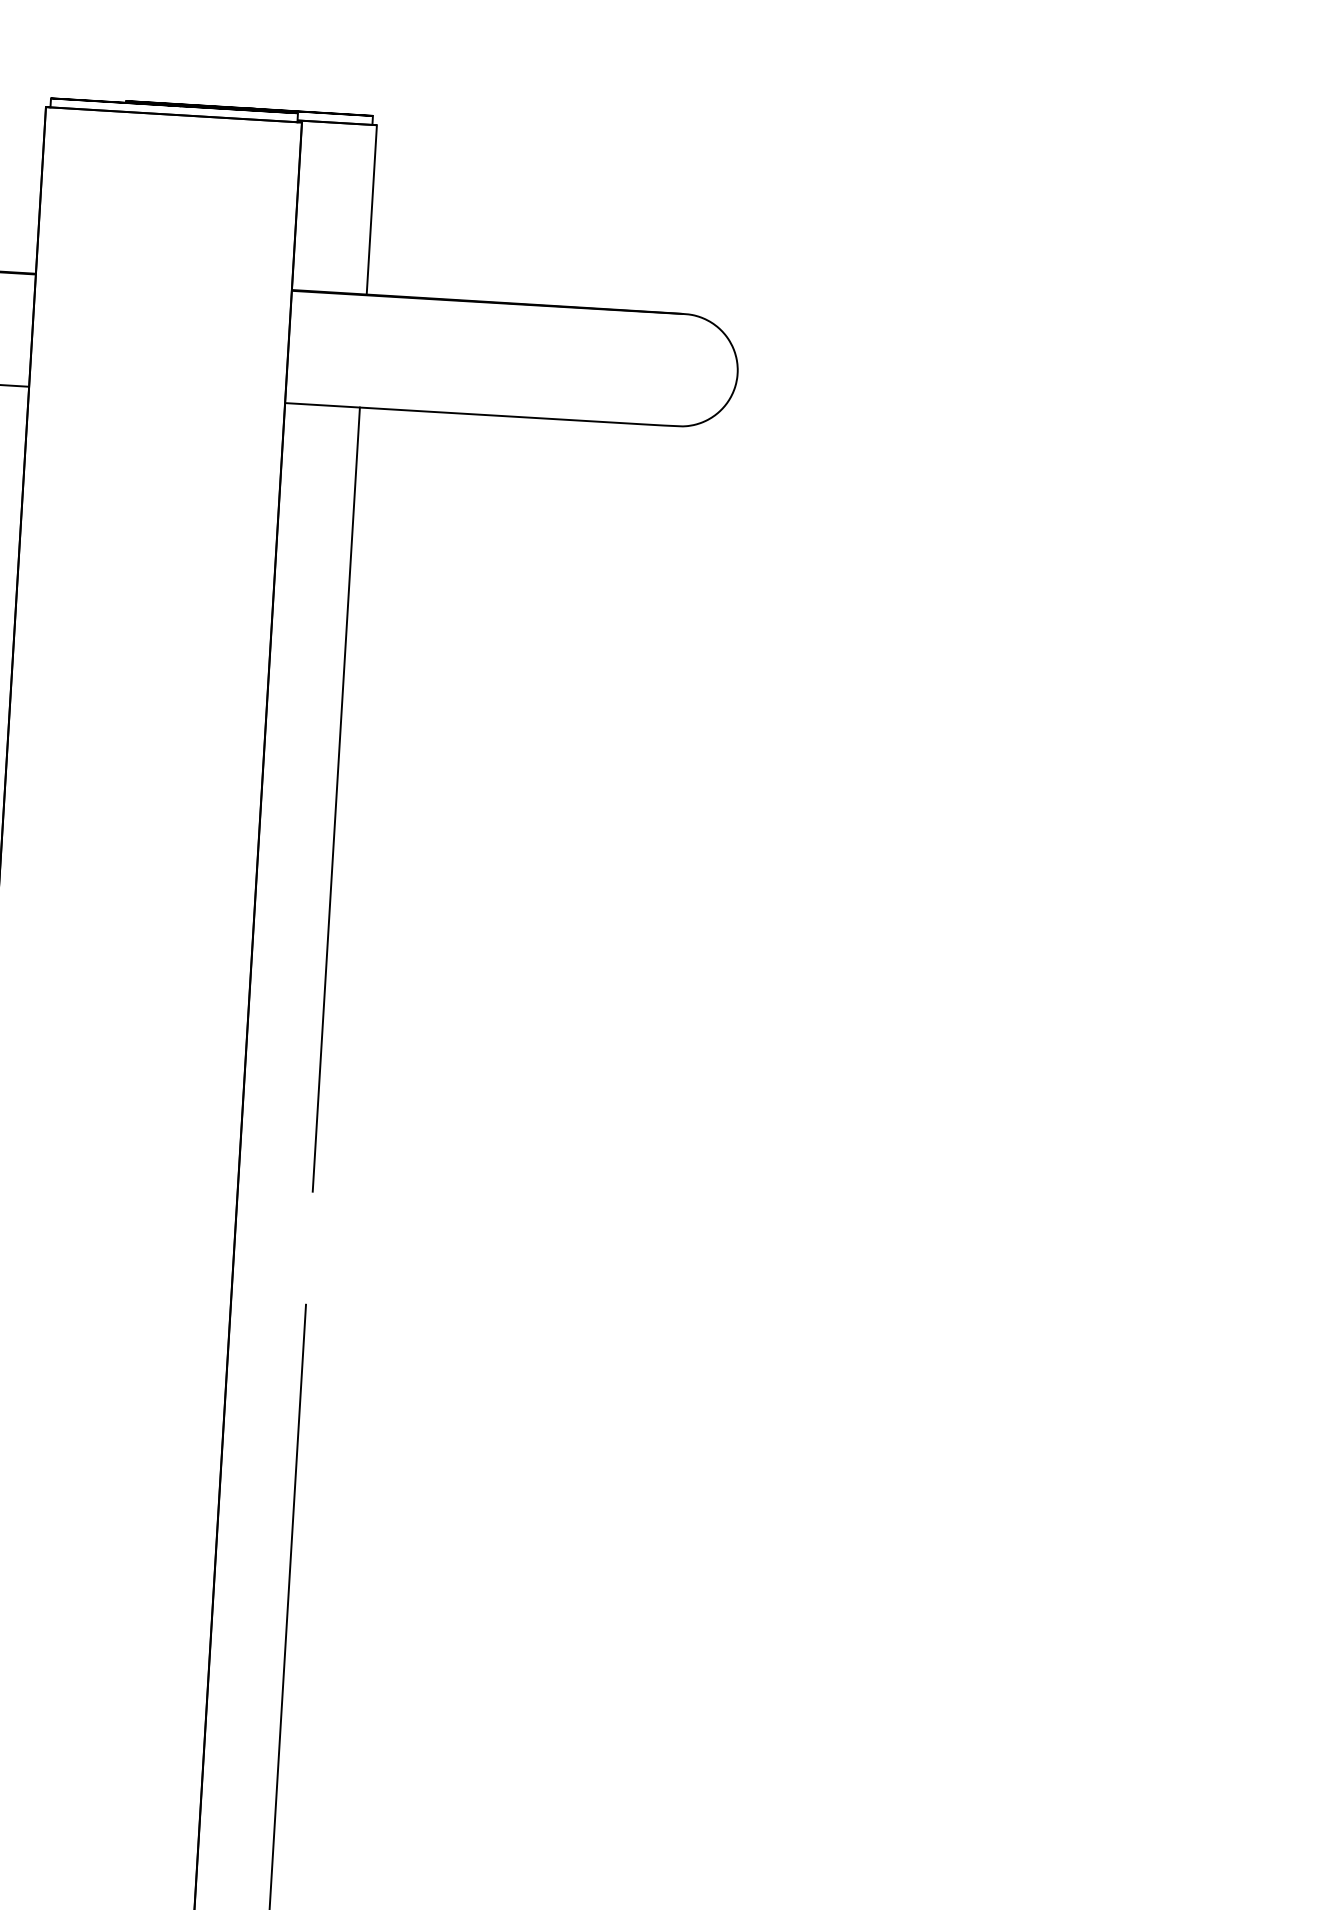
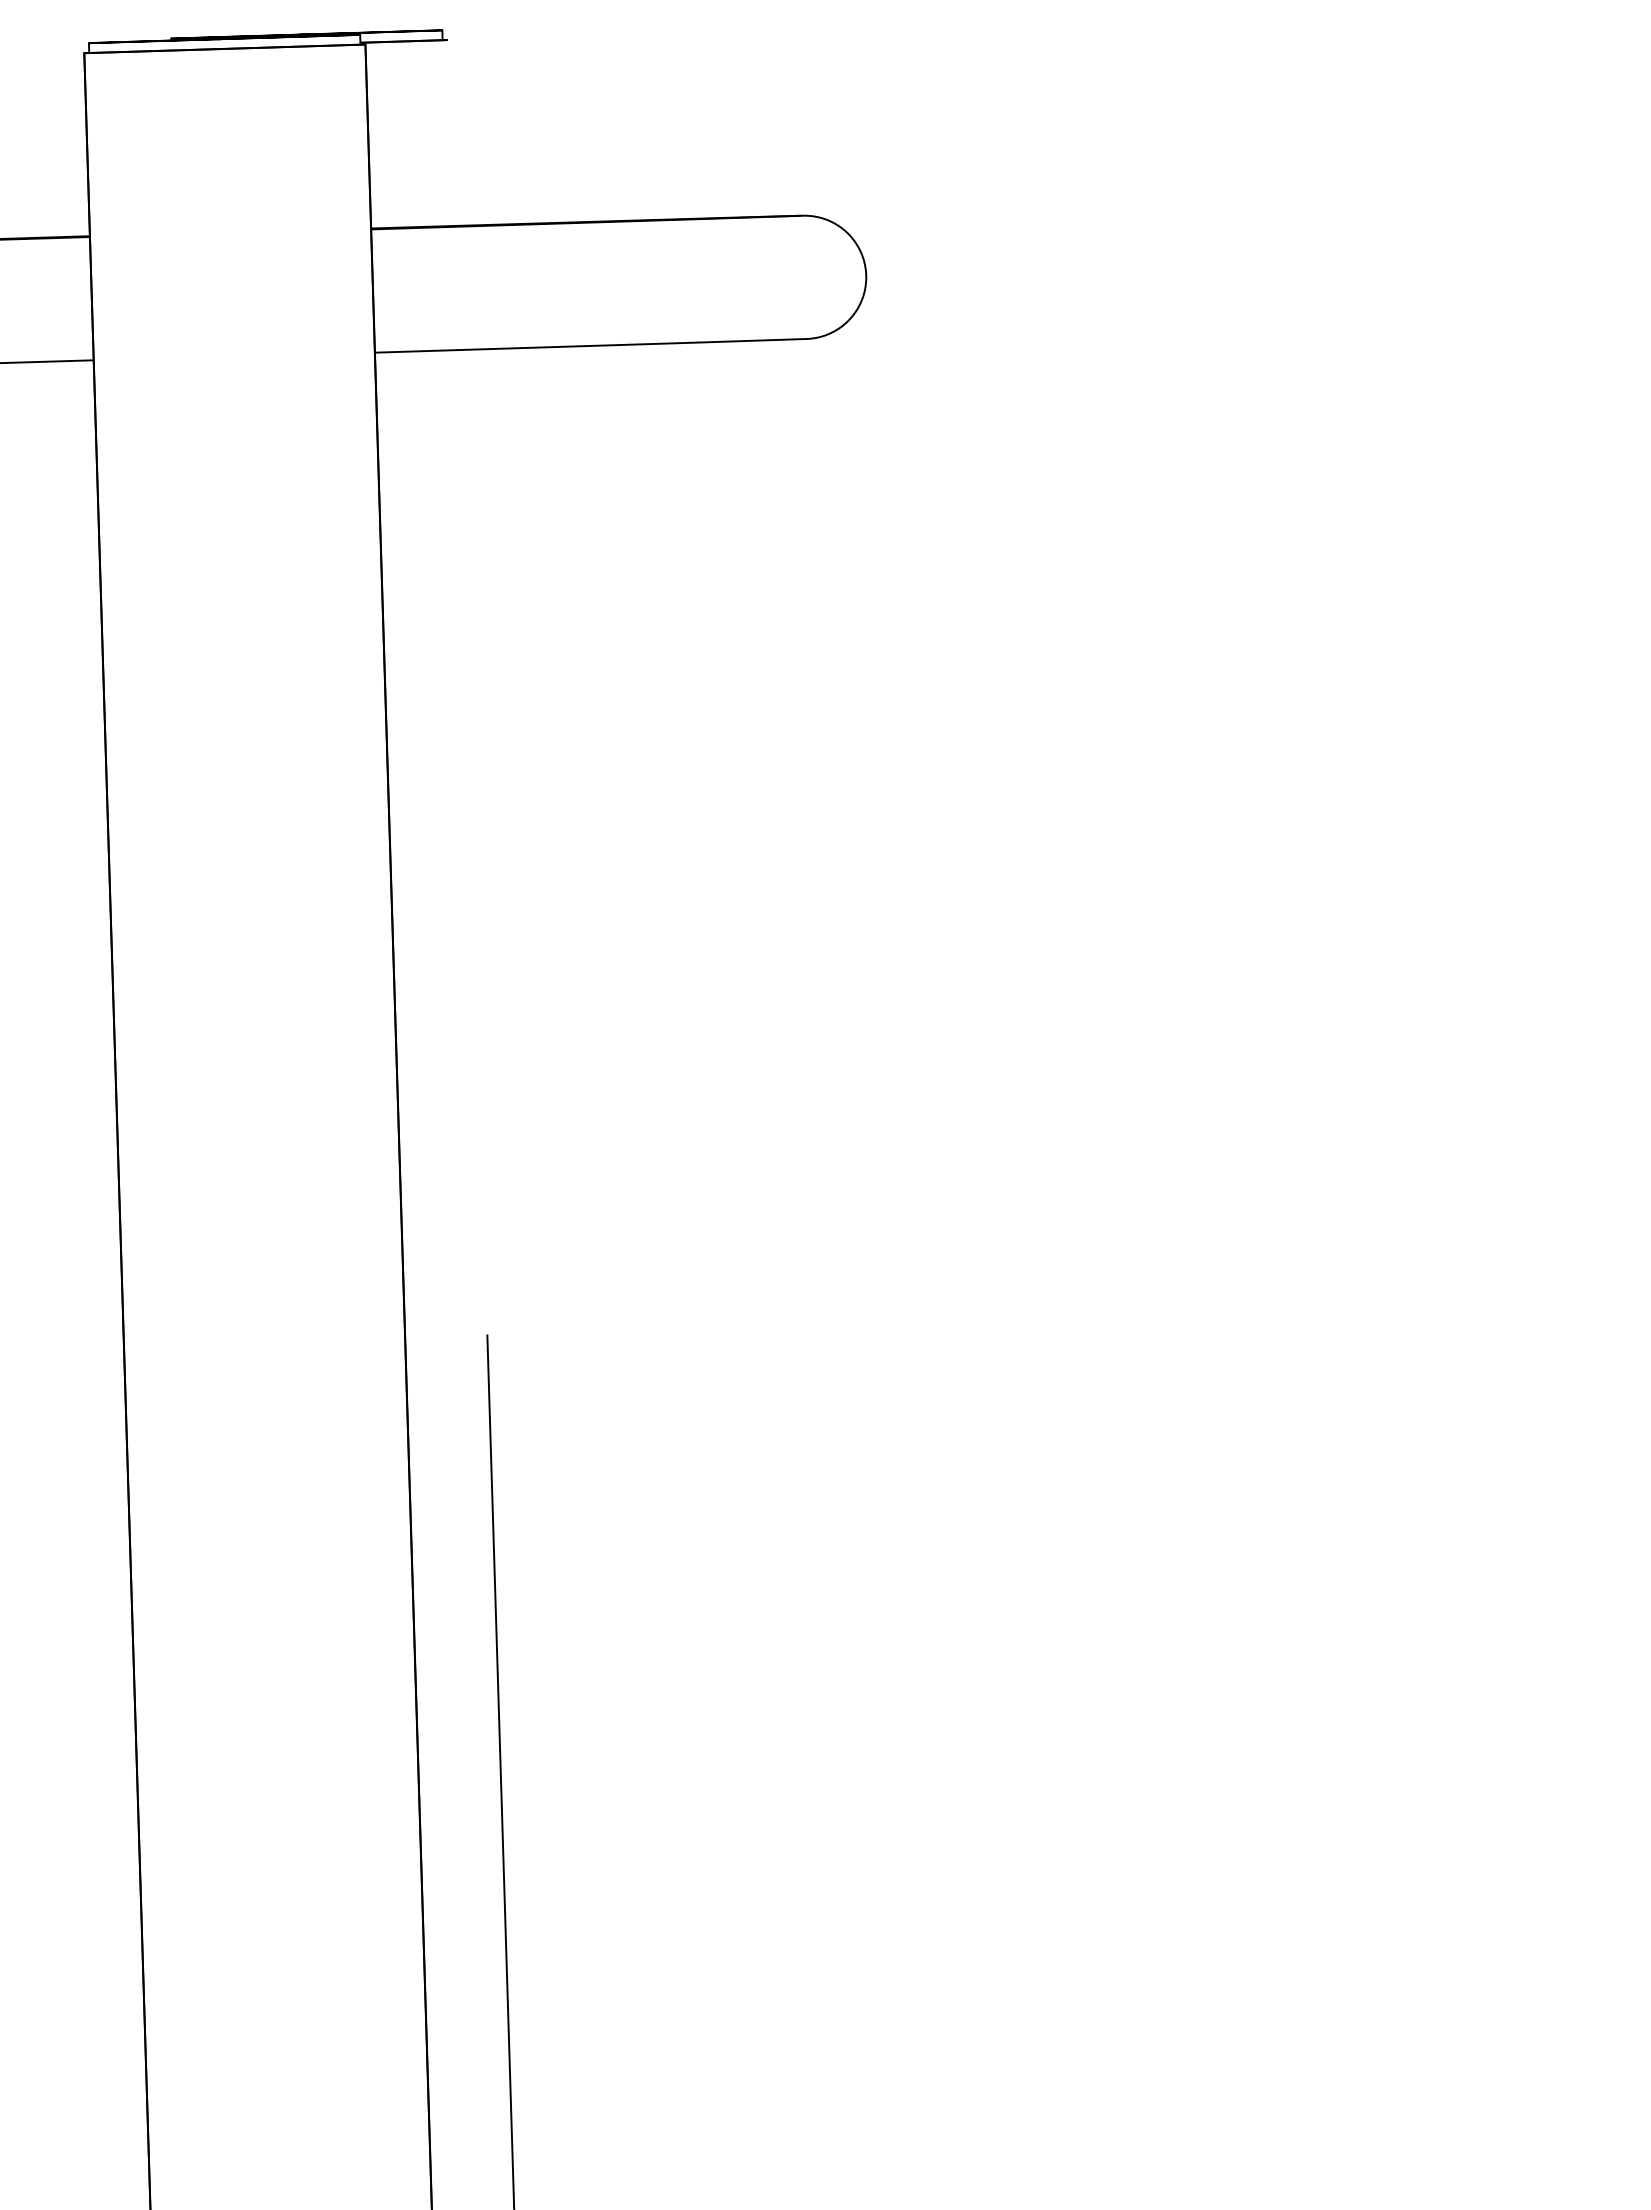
line: (371, 210) -> (450, 133), removed
line: (336, 799) -> (470, 780), removed

